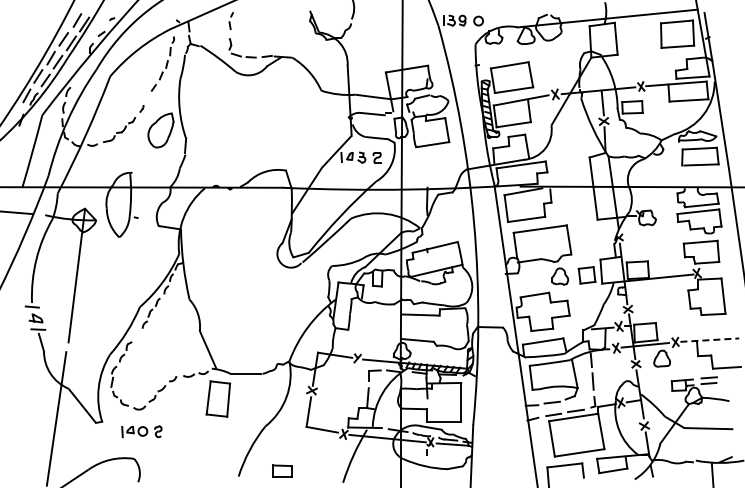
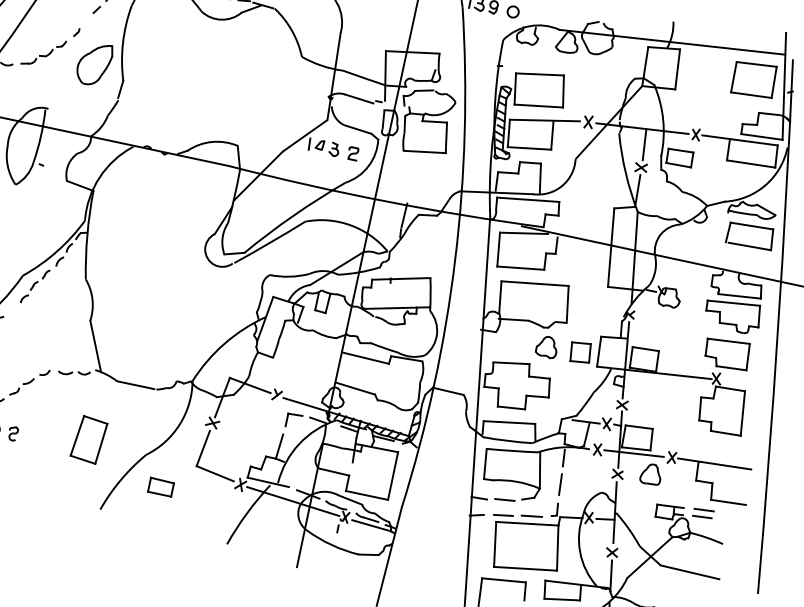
line: (710, 340) -> (715, 464), dashed -> solid
part: (218, 398) -> (89, 439), moved
part: (282, 470) -> (161, 486), moved

